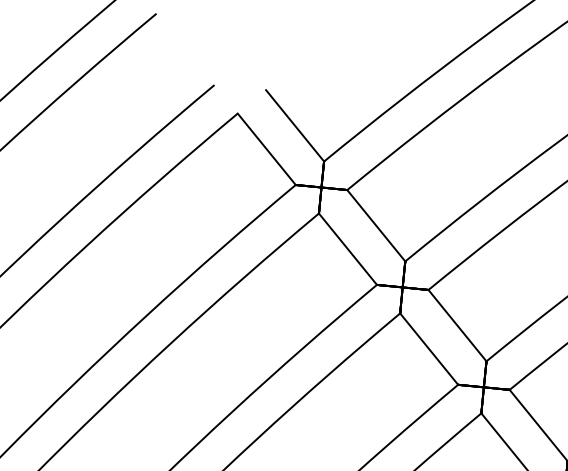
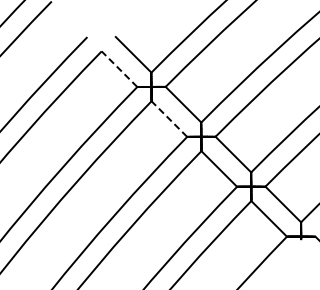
line: (266, 148) -> (119, 68), solid -> dashed
line: (348, 248) -> (169, 118), solid -> dashed

